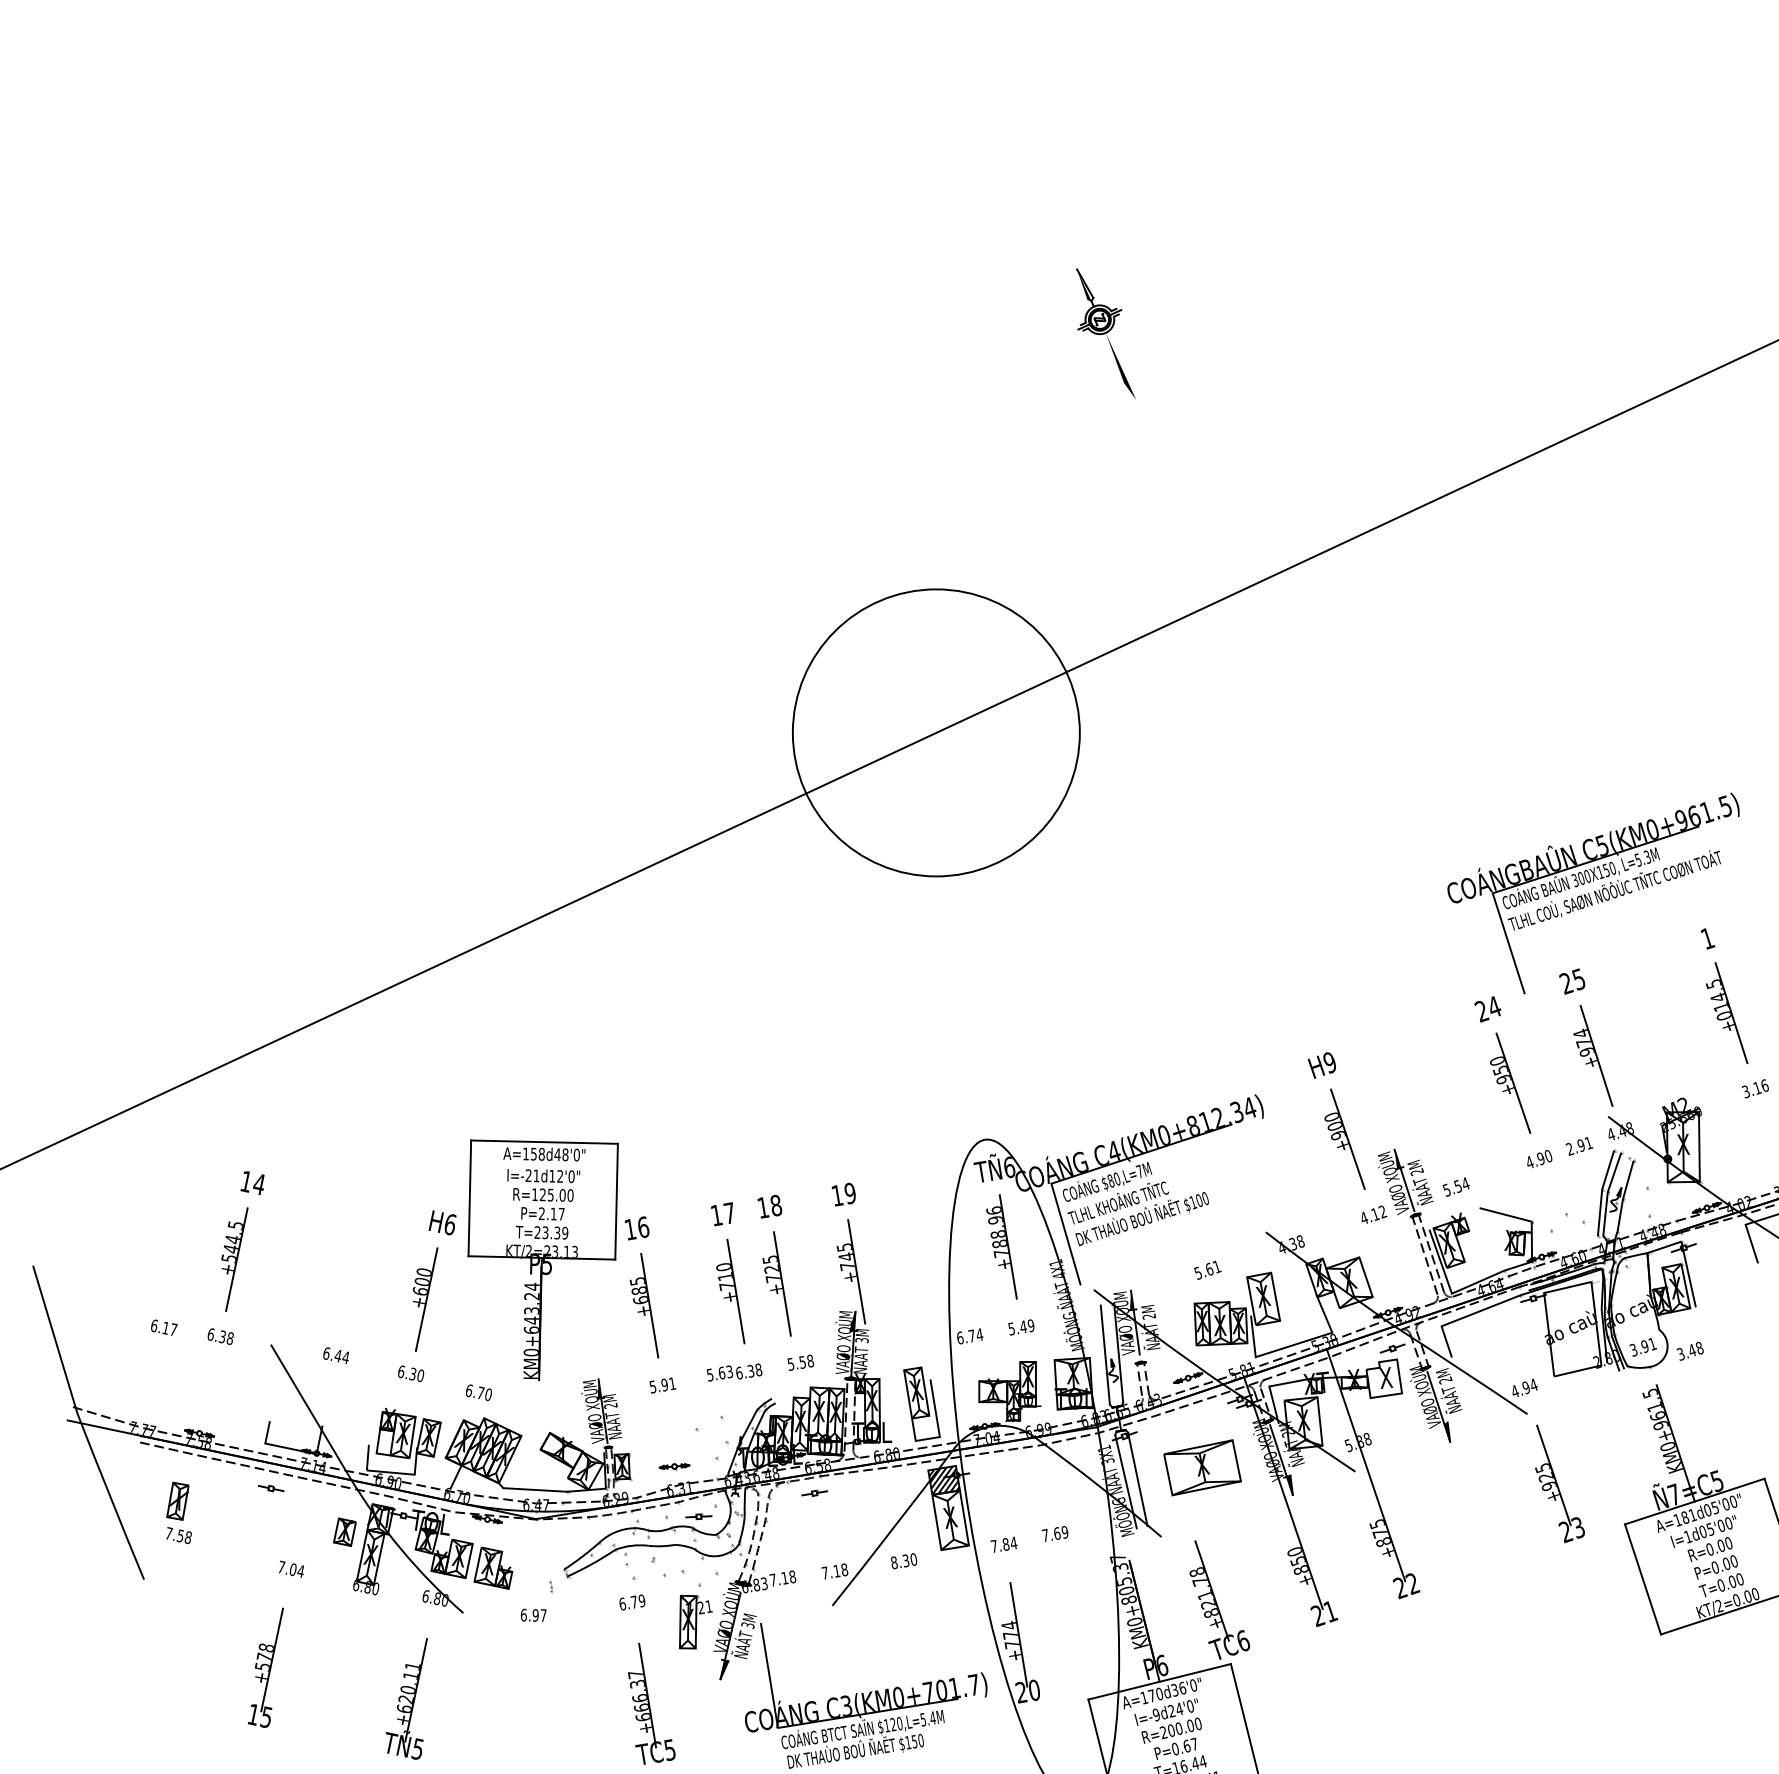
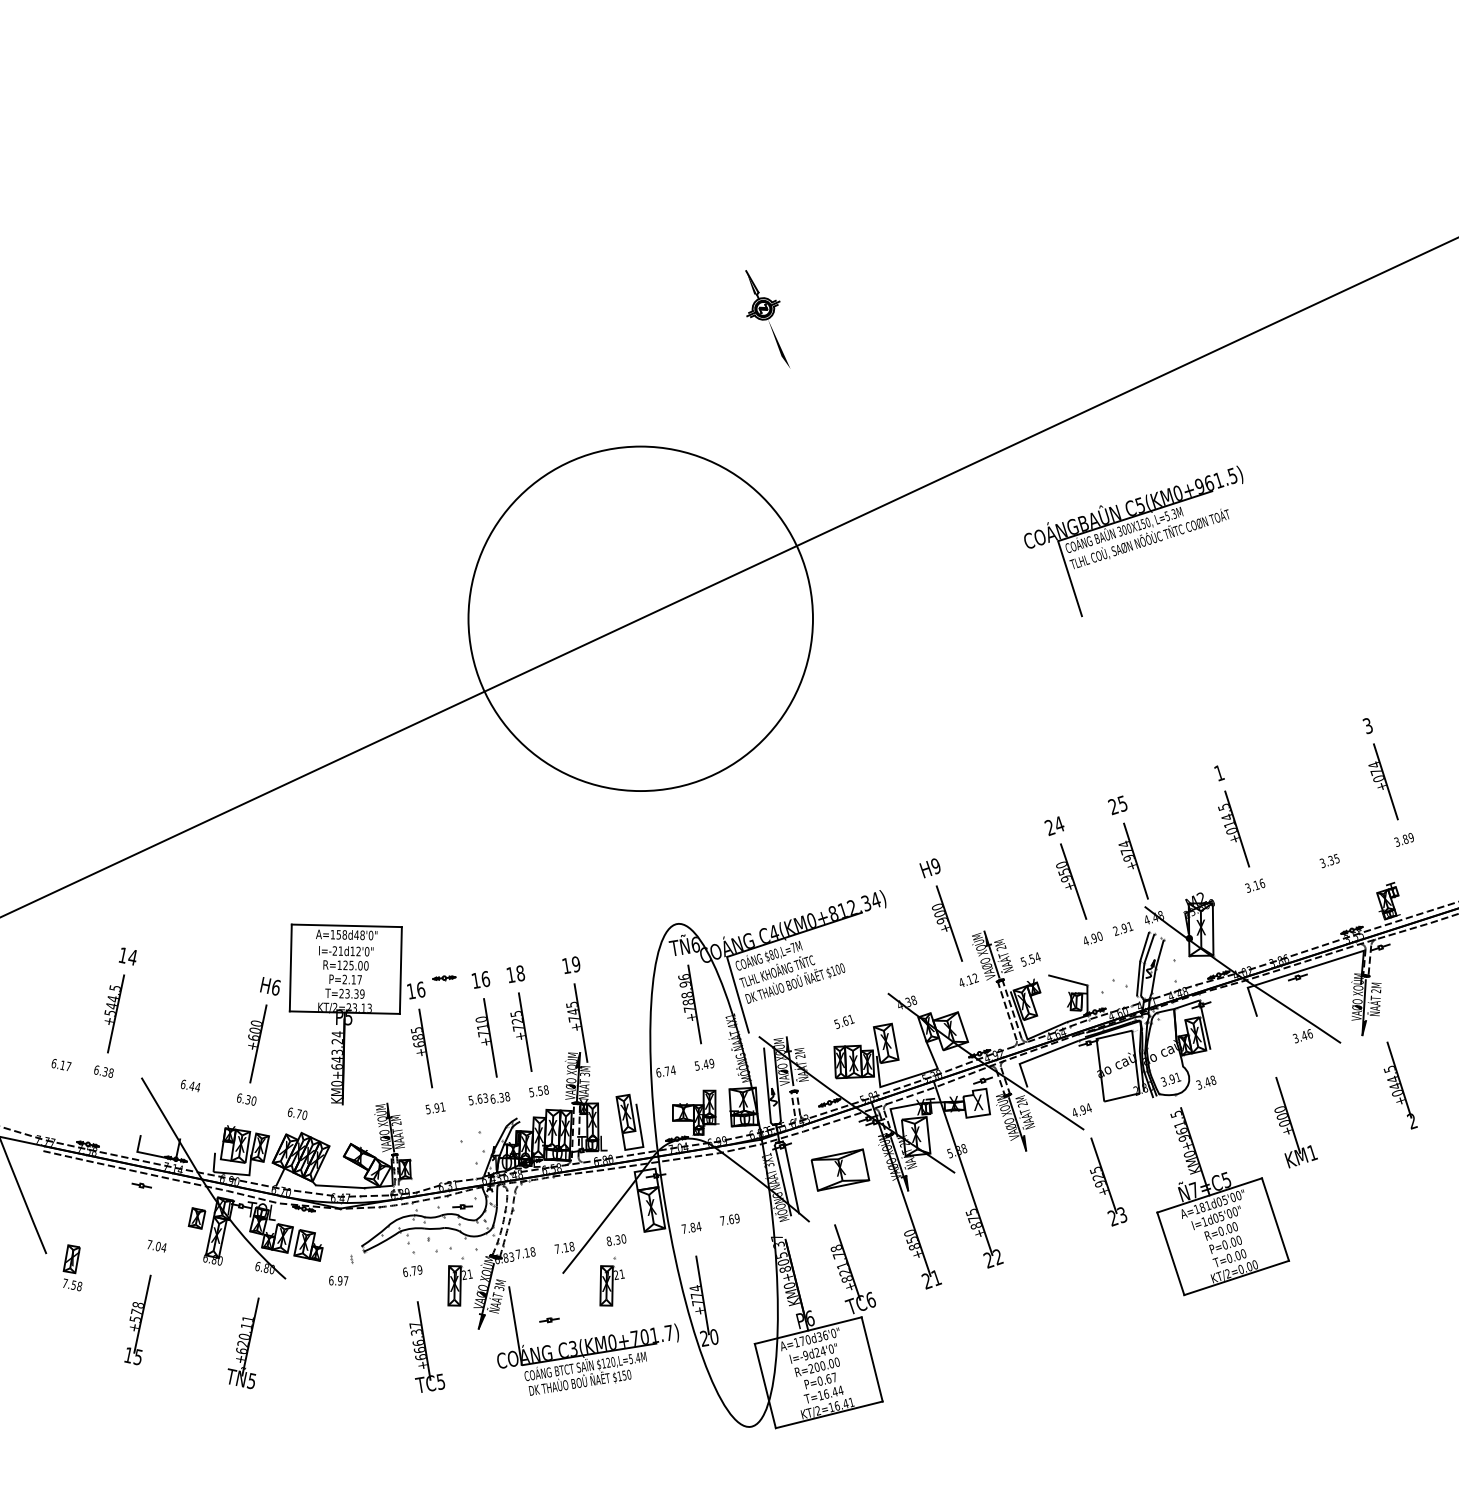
circle: (936, 732) -> (640, 618), size x1.6
part: (1593, 893) -> (1133, 541), moved
text: (729, 1212) -> (485, 978), 17 -> 16
part: (674, 1467) -> (444, 978), moved
hatch: (944, 1480) -> (646, 1179), removed
part: (814, 1493) -> (549, 1320), moved
part: (178, 1512) -> (72, 1267), moved
part: (897, 1616) -> (611, 1281), added

